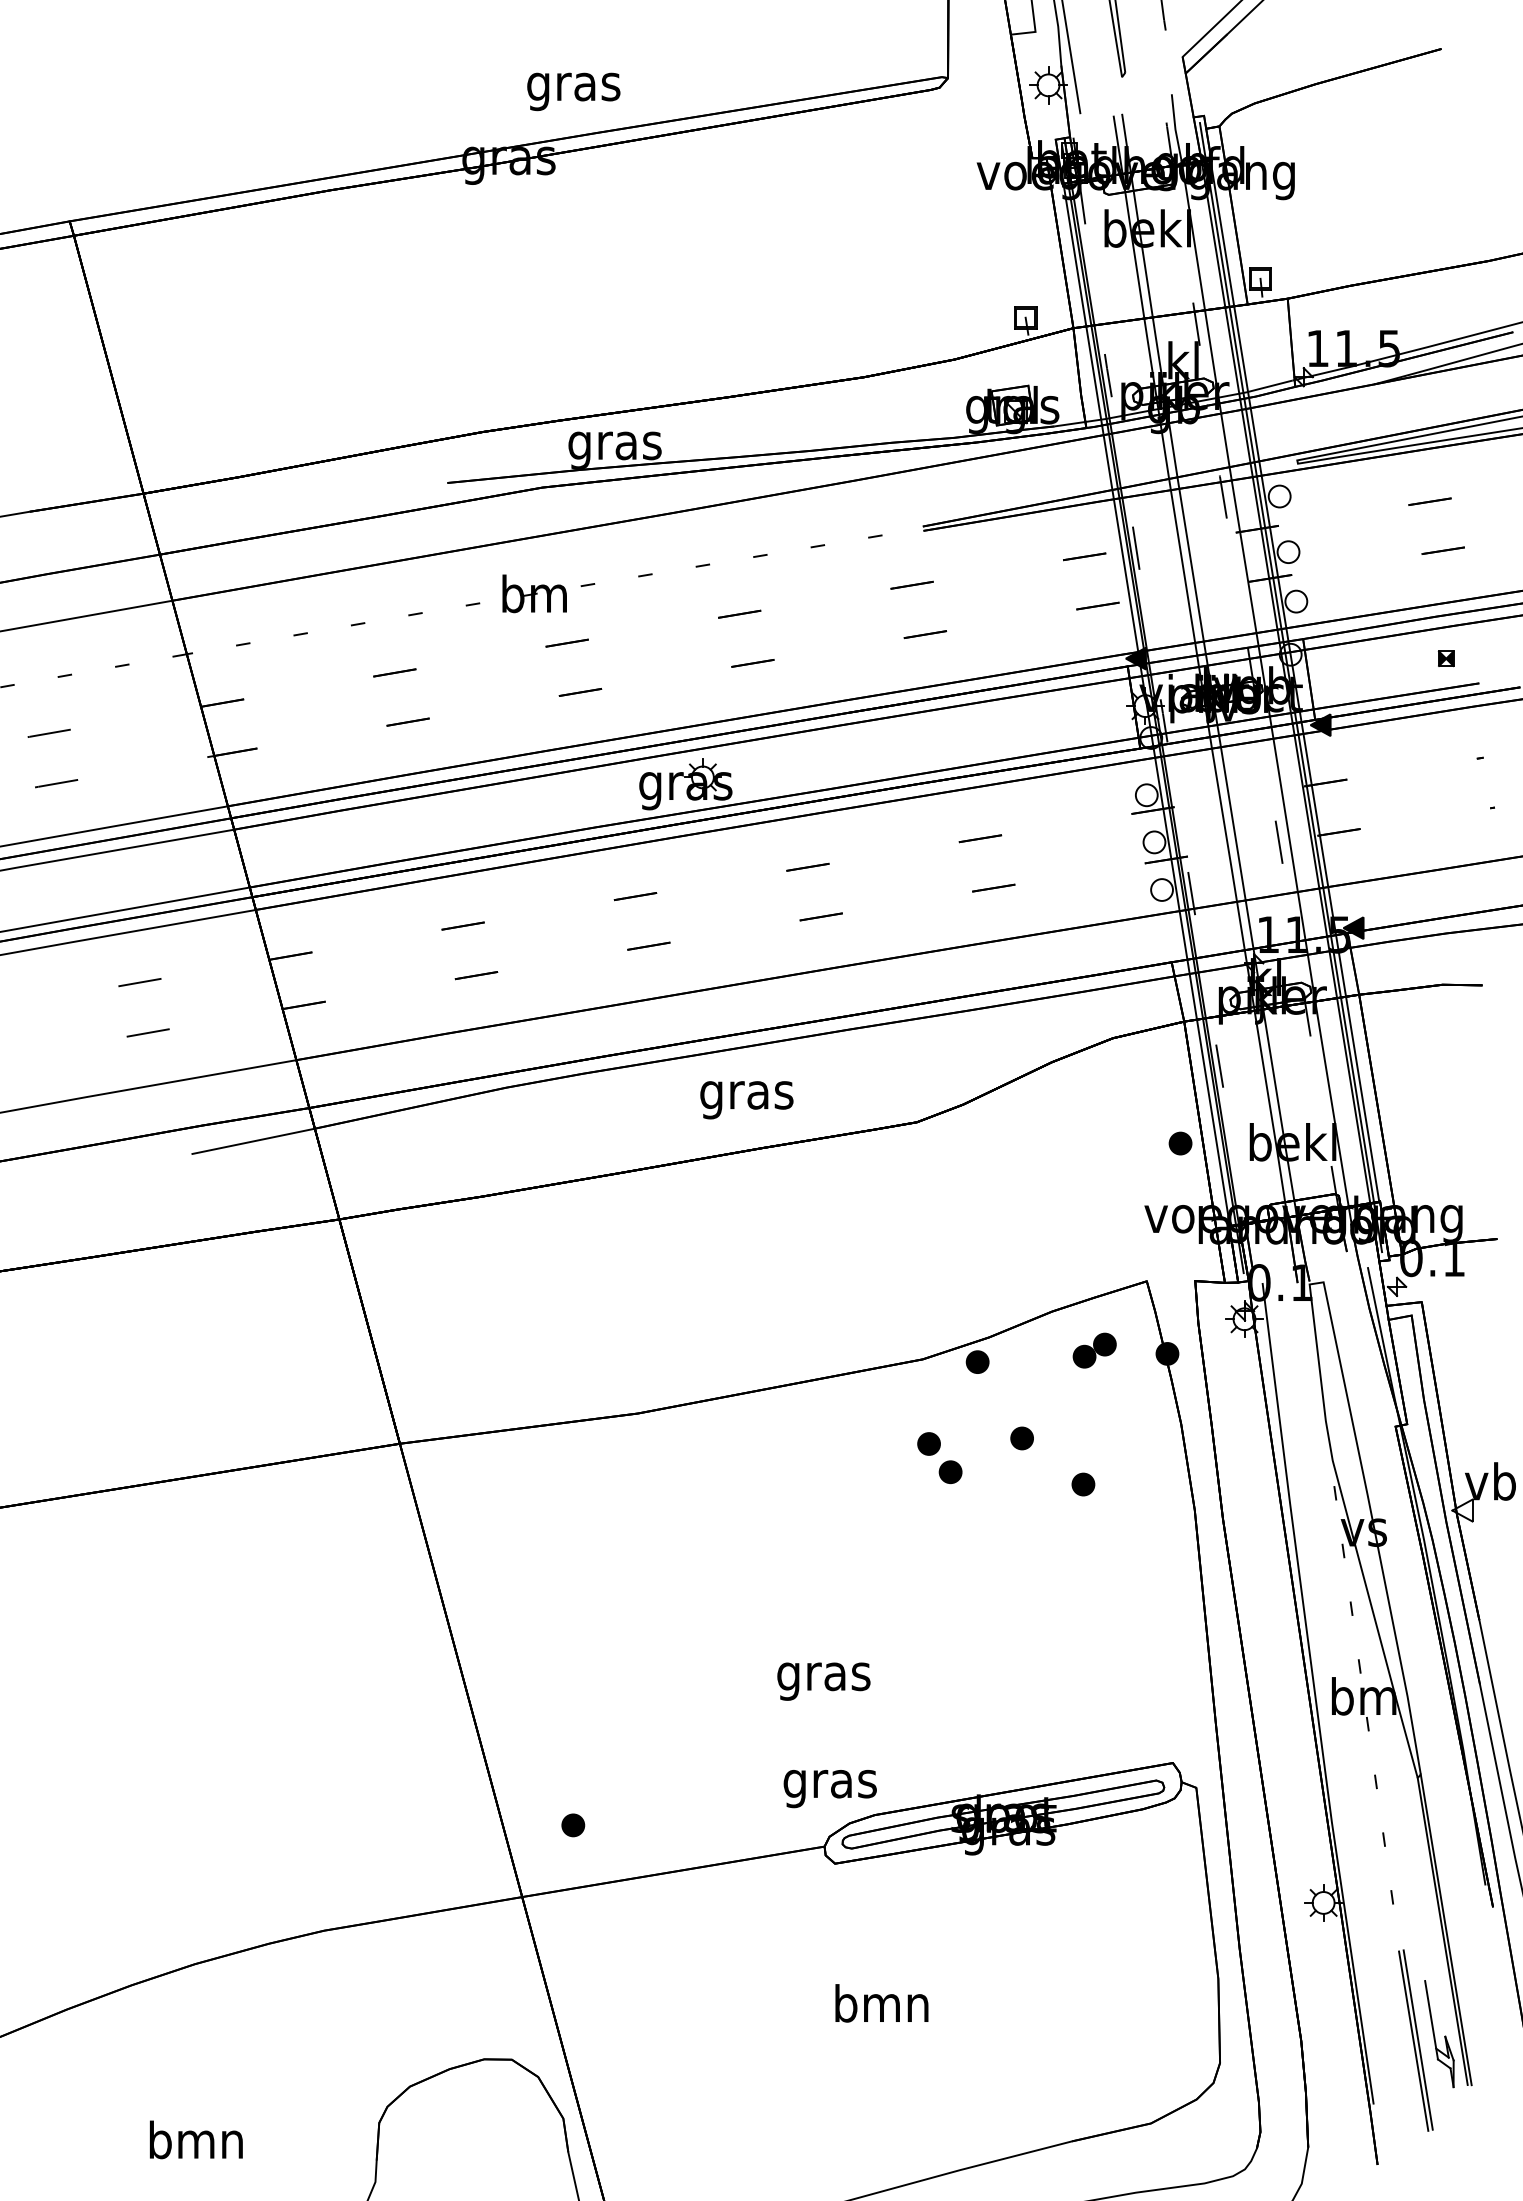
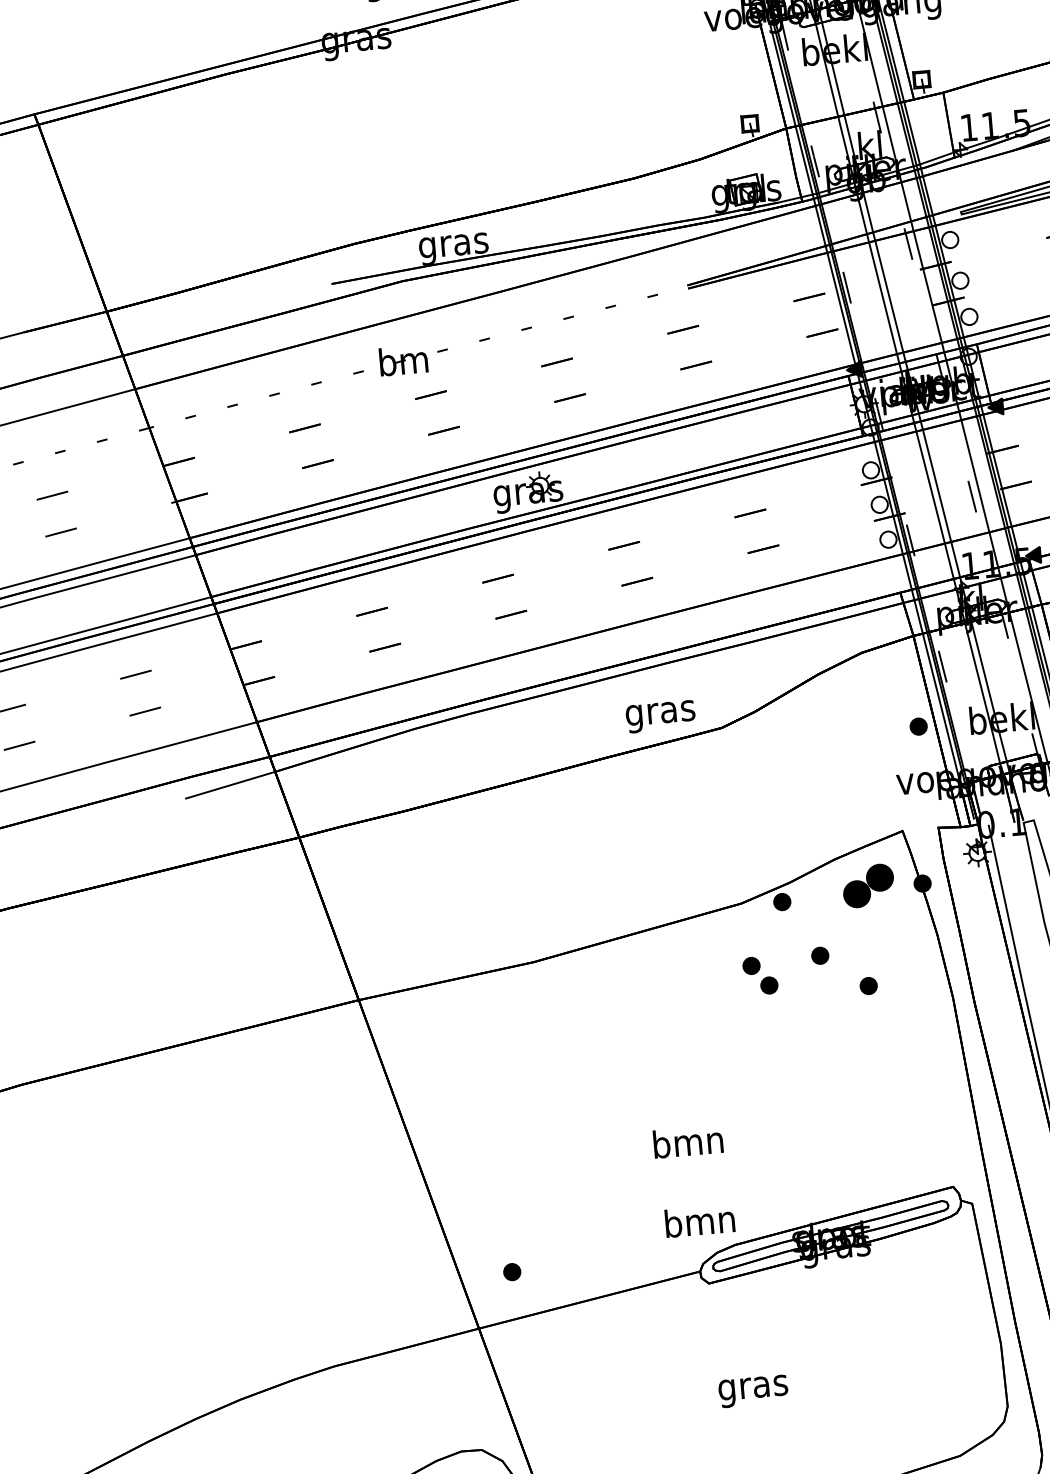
text: (746, 1100) -> (660, 717), moved
part: (1094, 1350) -> (868, 885), size x1.6
text: (823, 1676) -> (688, 1145), gras -> bmn
text: (829, 1783) -> (699, 1224), gras -> bmn
text: (881, 2008) -> (752, 1387), bmn -> gras

